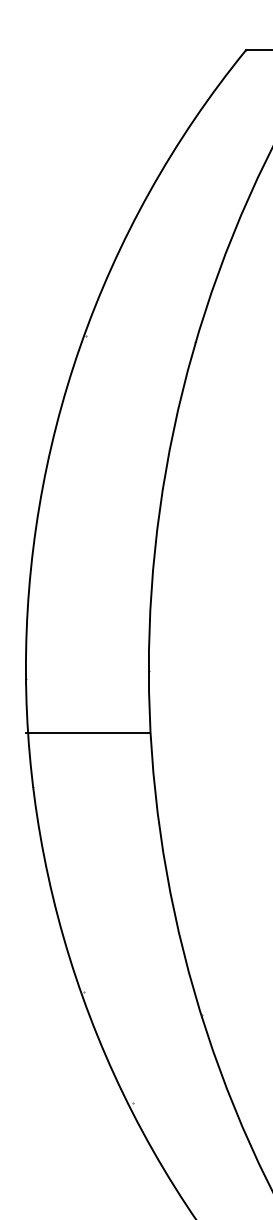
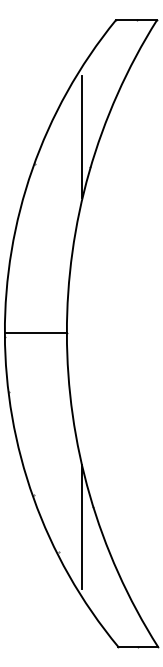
line: (177, 282) -> (81, 137), added
line: (86, 732) -> (35, 333), moved
line: (177, 1053) -> (81, 526), added

